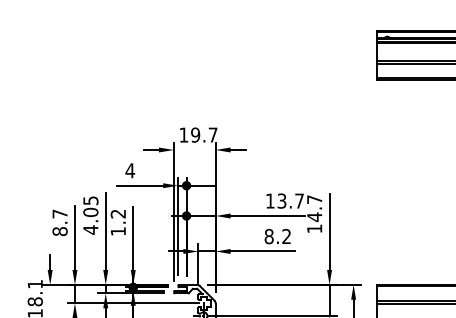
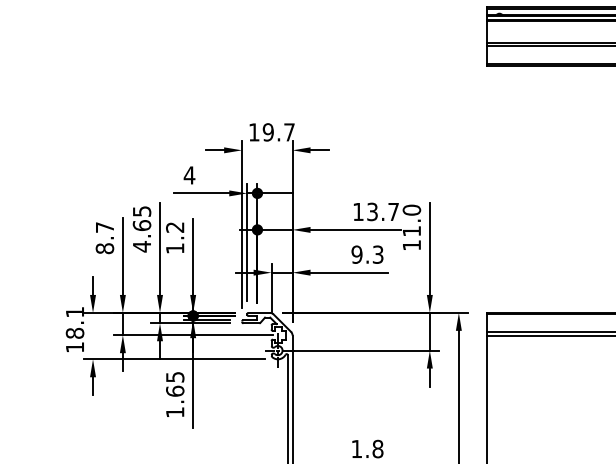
text: (314, 208) -> (411, 220), 14.7 -> 11.0
text: (90, 212) -> (141, 225), 4.05 -> 4.65
text: (277, 236) -> (367, 254), 8.2 -> 9.3

